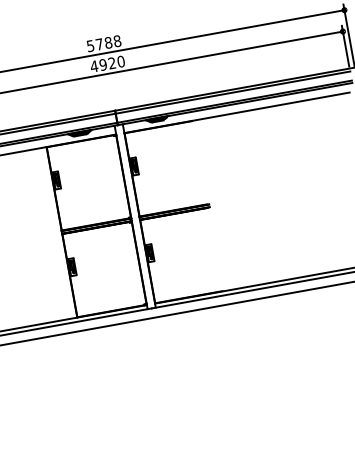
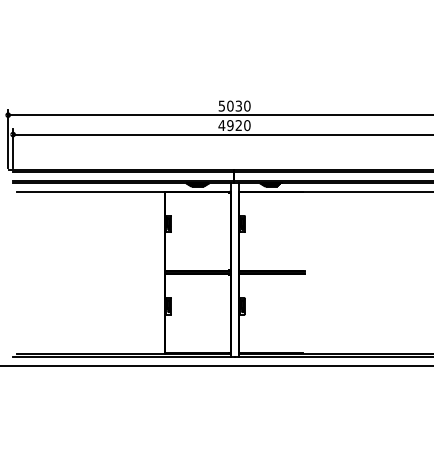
text: (108, 42) -> (238, 105), 5788 -> 5030

